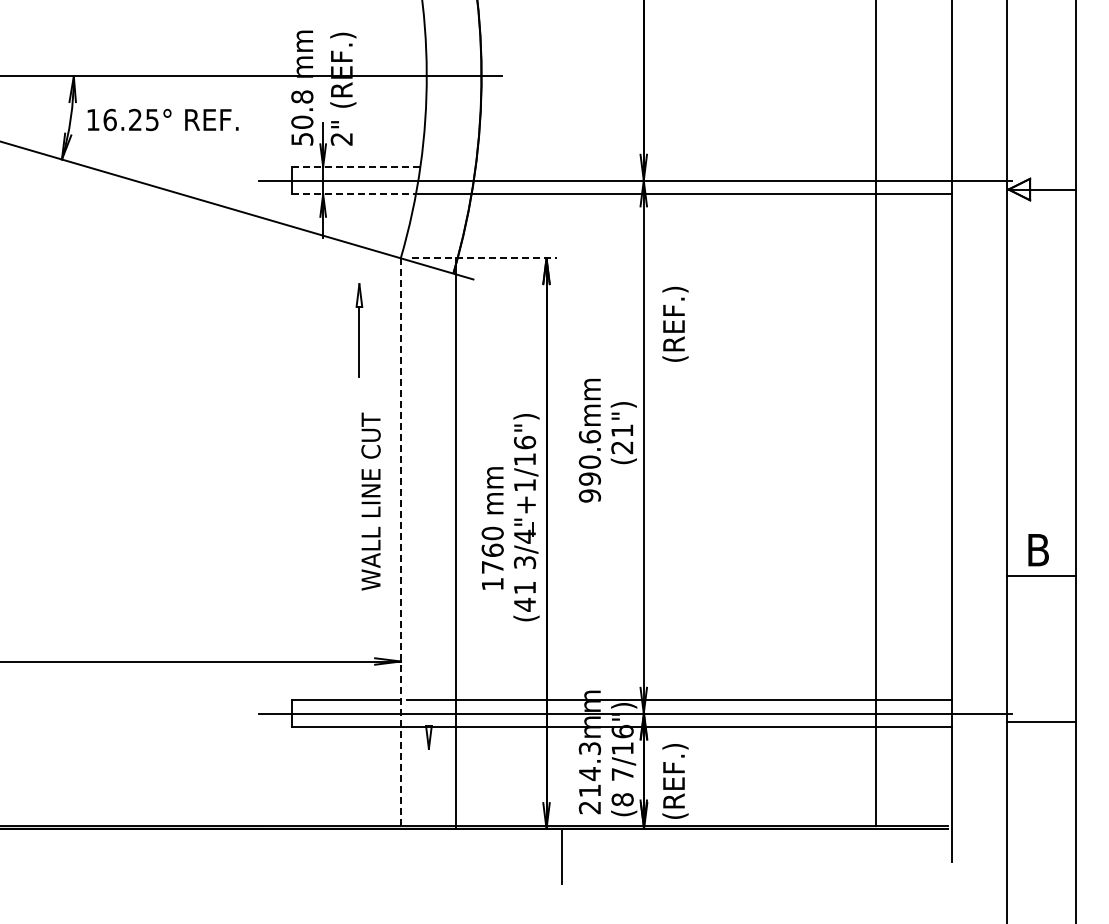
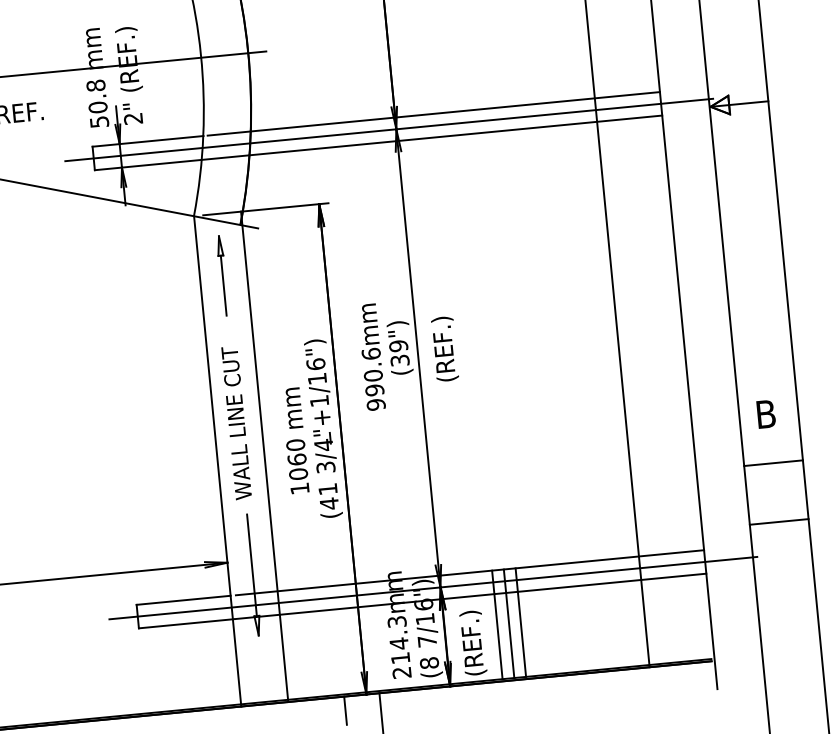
line: (356, 166) -> (148, 140), dashed -> solid
line: (688, 166) -> (433, 113), added
line: (354, 194) -> (148, 165), dashed -> solid
line: (484, 258) -> (265, 209), dashed -> solid
text: (675, 323) -> (444, 348), moved
part: (359, 330) -> (222, 276), moved
text: (622, 439) -> (399, 353), (21") -> (39")
text: (370, 501) -> (236, 423), moved
line: (400, 544) -> (217, 462), dashed -> solid
text: (492, 566) -> (298, 473), 1760 -> 1060
line: (1041, 576) -> (773, 463), moved
line: (428, 667) -> (251, 565), added
line: (1041, 721) -> (779, 521), moved
line: (705, 763) -> (497, 625), added
line: (718, 763) -> (508, 624), added
line: (732, 763) -> (520, 622), added
line: (520, 844) -> (345, 710), added

